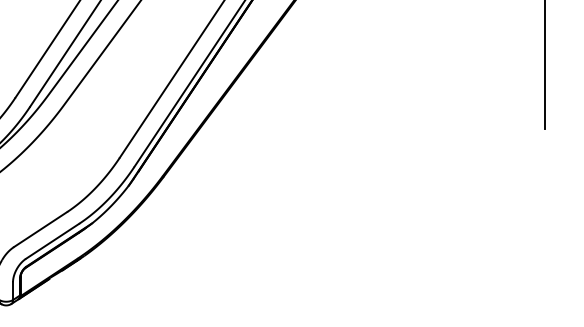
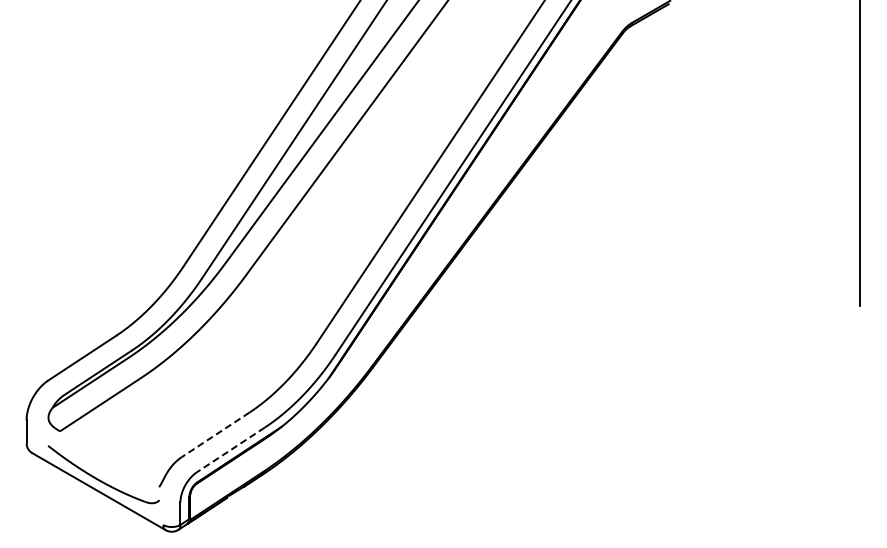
line: (40, 229) -> (215, 434), solid -> dashed
line: (52, 241) -> (230, 449), solid -> dashed

